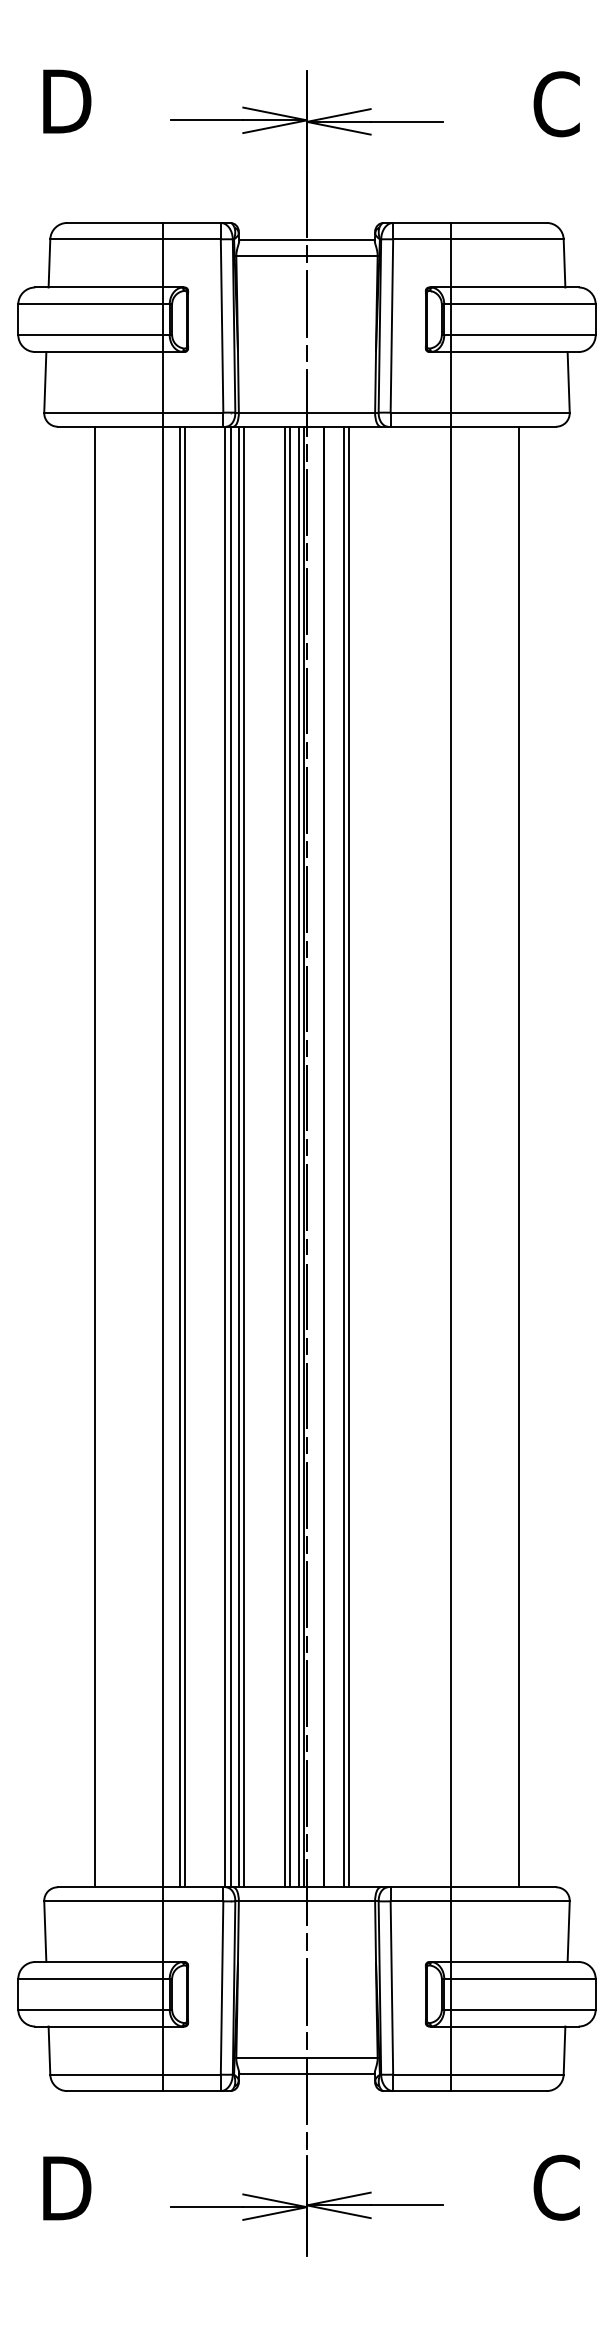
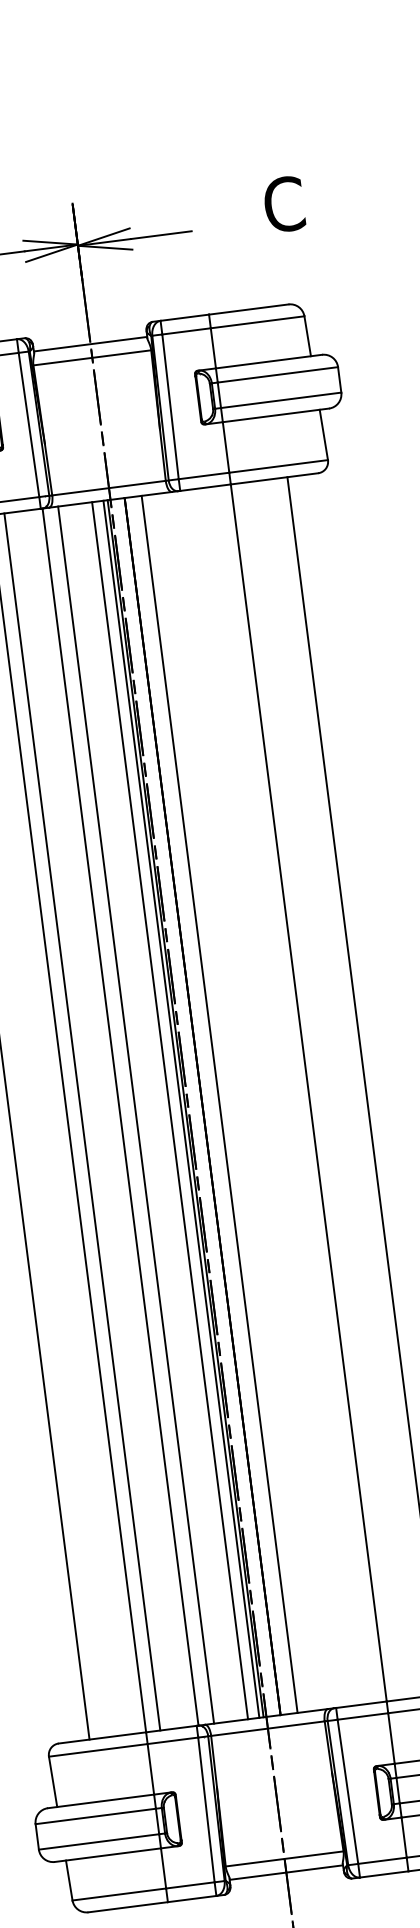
line: (184, 1156) -> (86, 1121), removed
line: (230, 1156) -> (124, 1116), removed
line: (239, 1156) -> (132, 1115), removed
line: (290, 1156) -> (174, 1109), removed
line: (349, 1156) -> (223, 1103), removed

